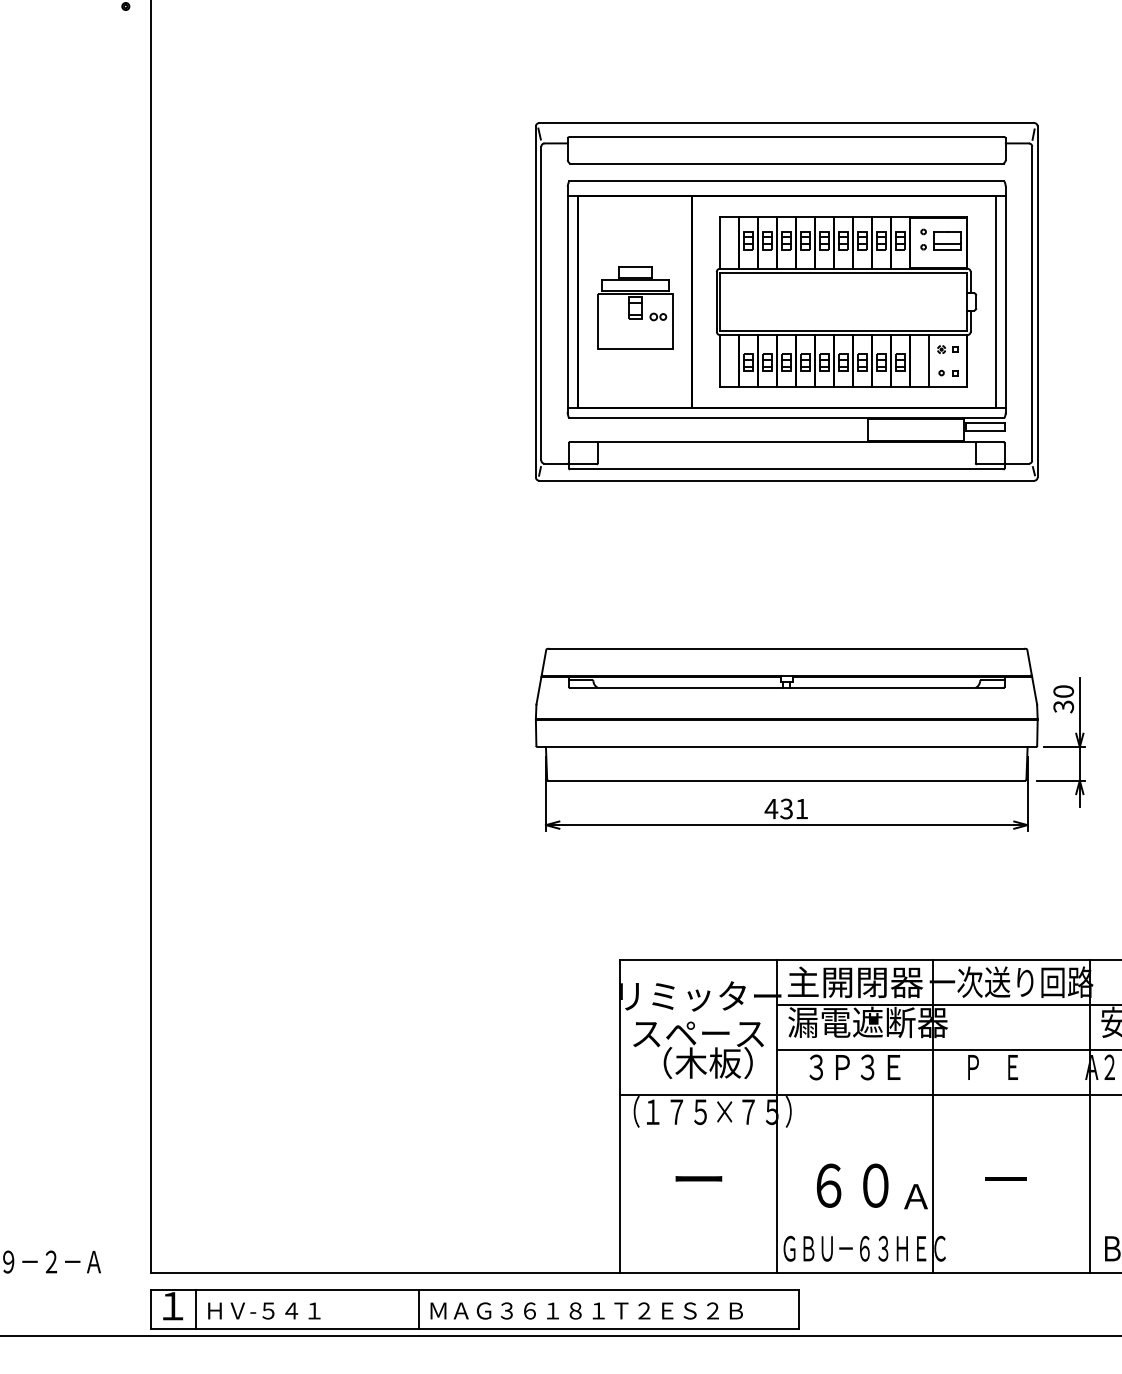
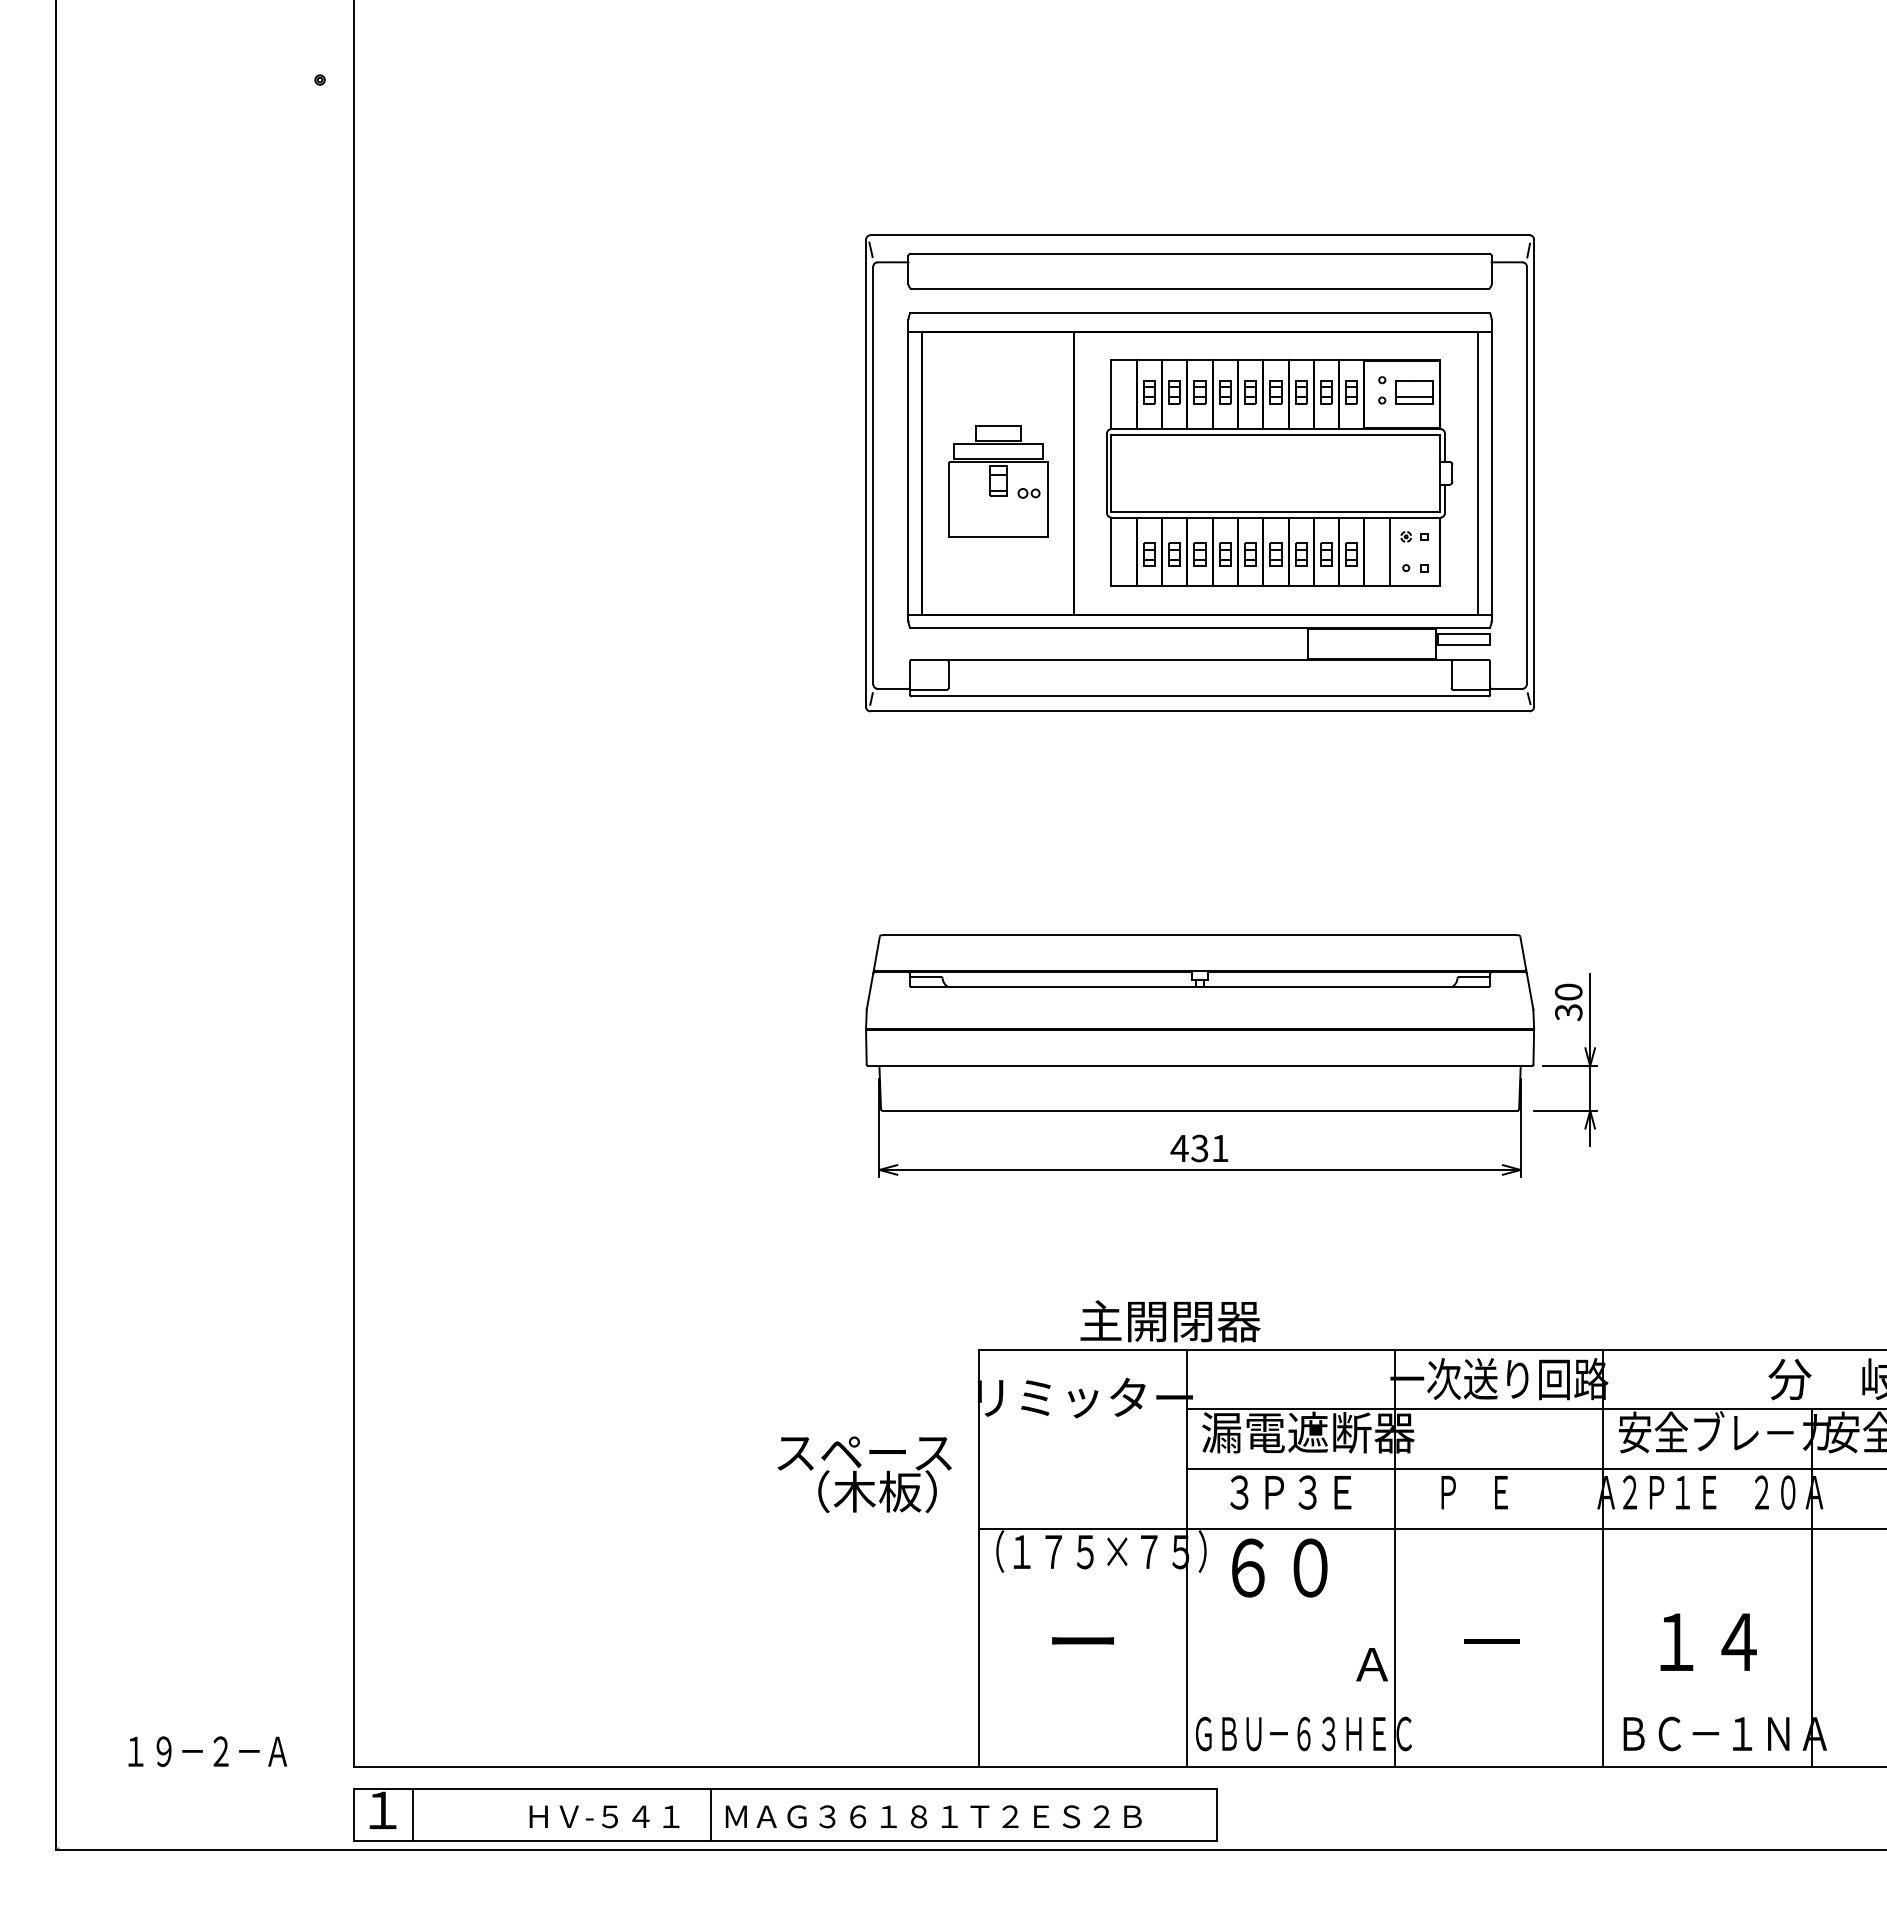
text: (855, 982) -> (1170, 1321), moved
text: (698, 1050) -> (864, 1474), moved
text: (852, 1185) -> (1279, 1567), moved
text: (264, 1310) -> (604, 1816), moved

